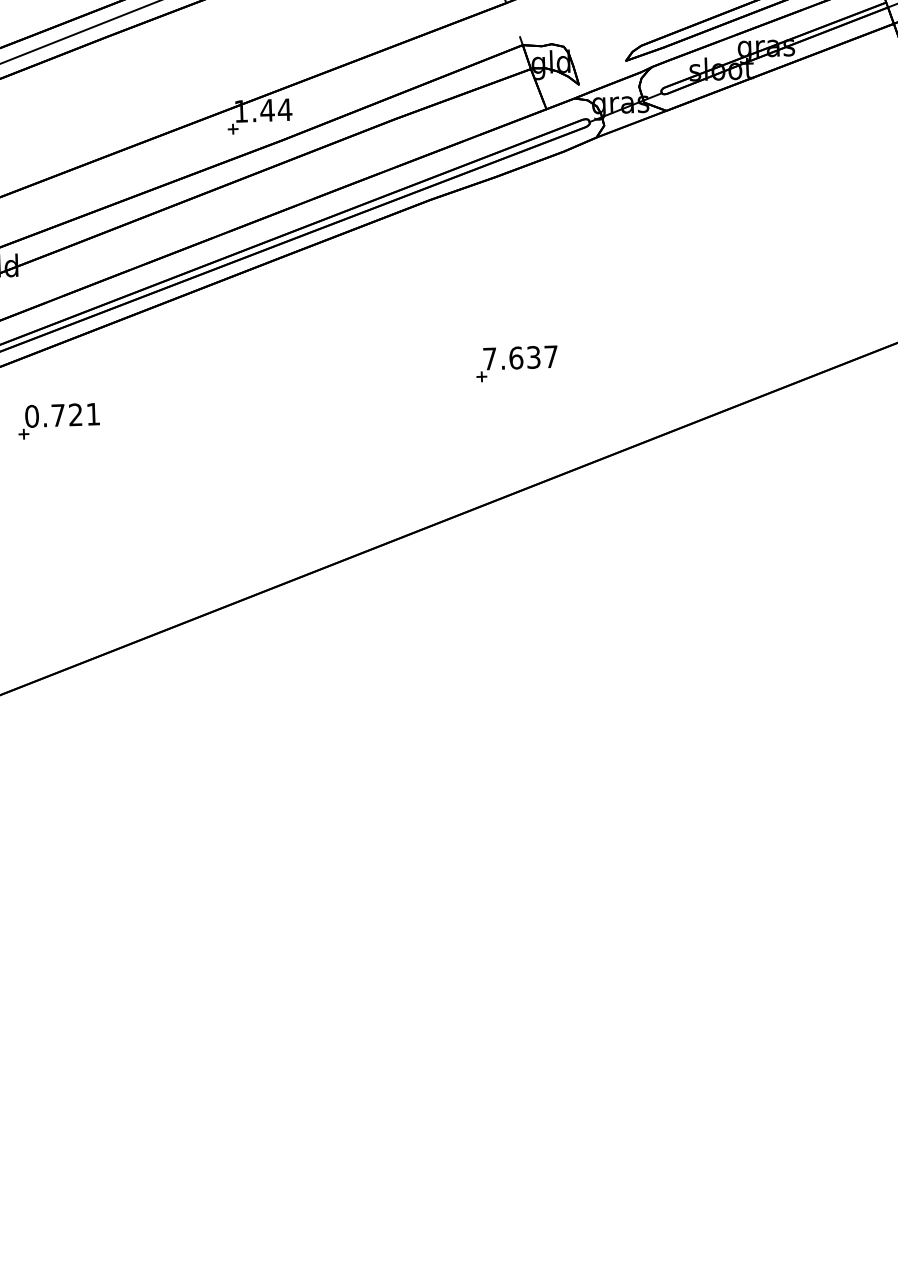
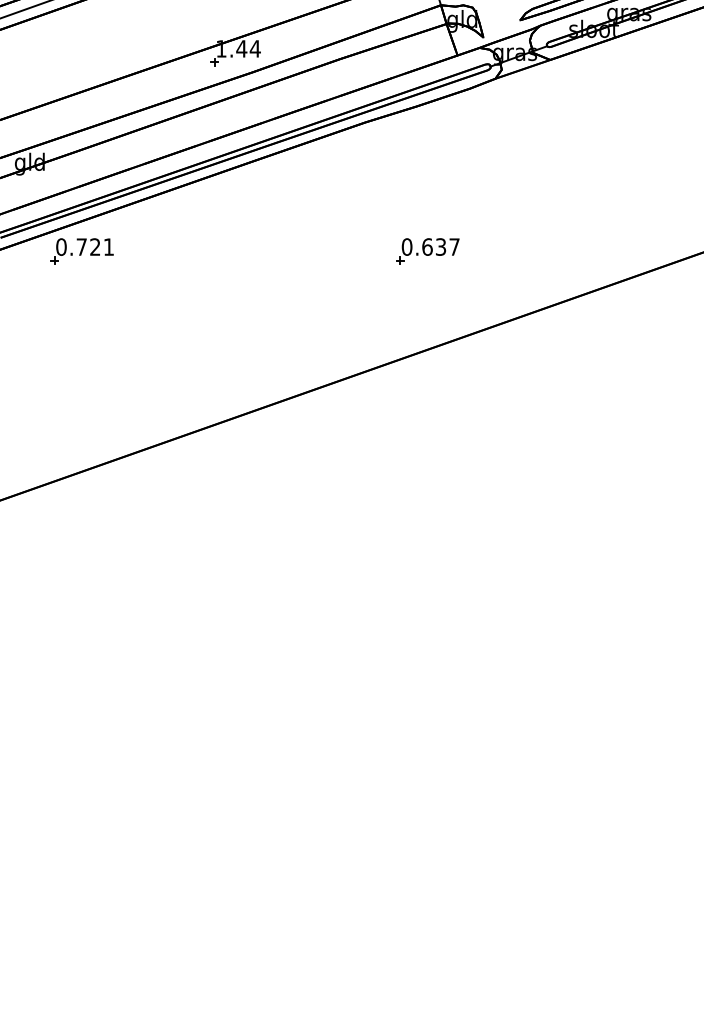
text: (489, 358) -> (406, 246), 7.637 -> 0.637
part: (58, 421) -> (81, 251), moved

